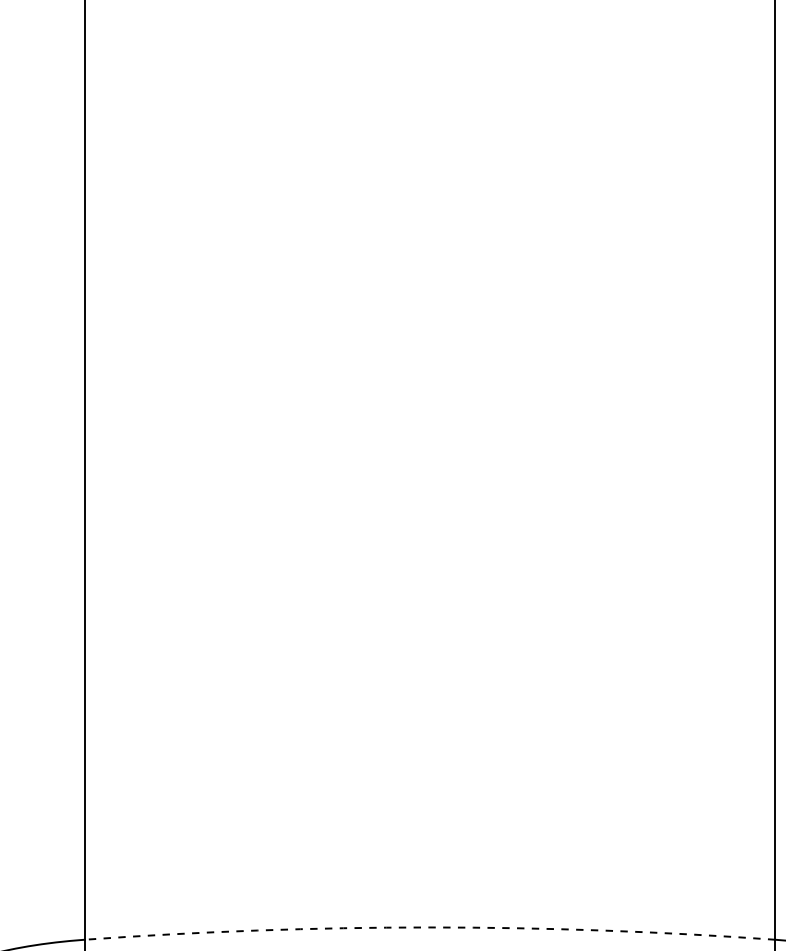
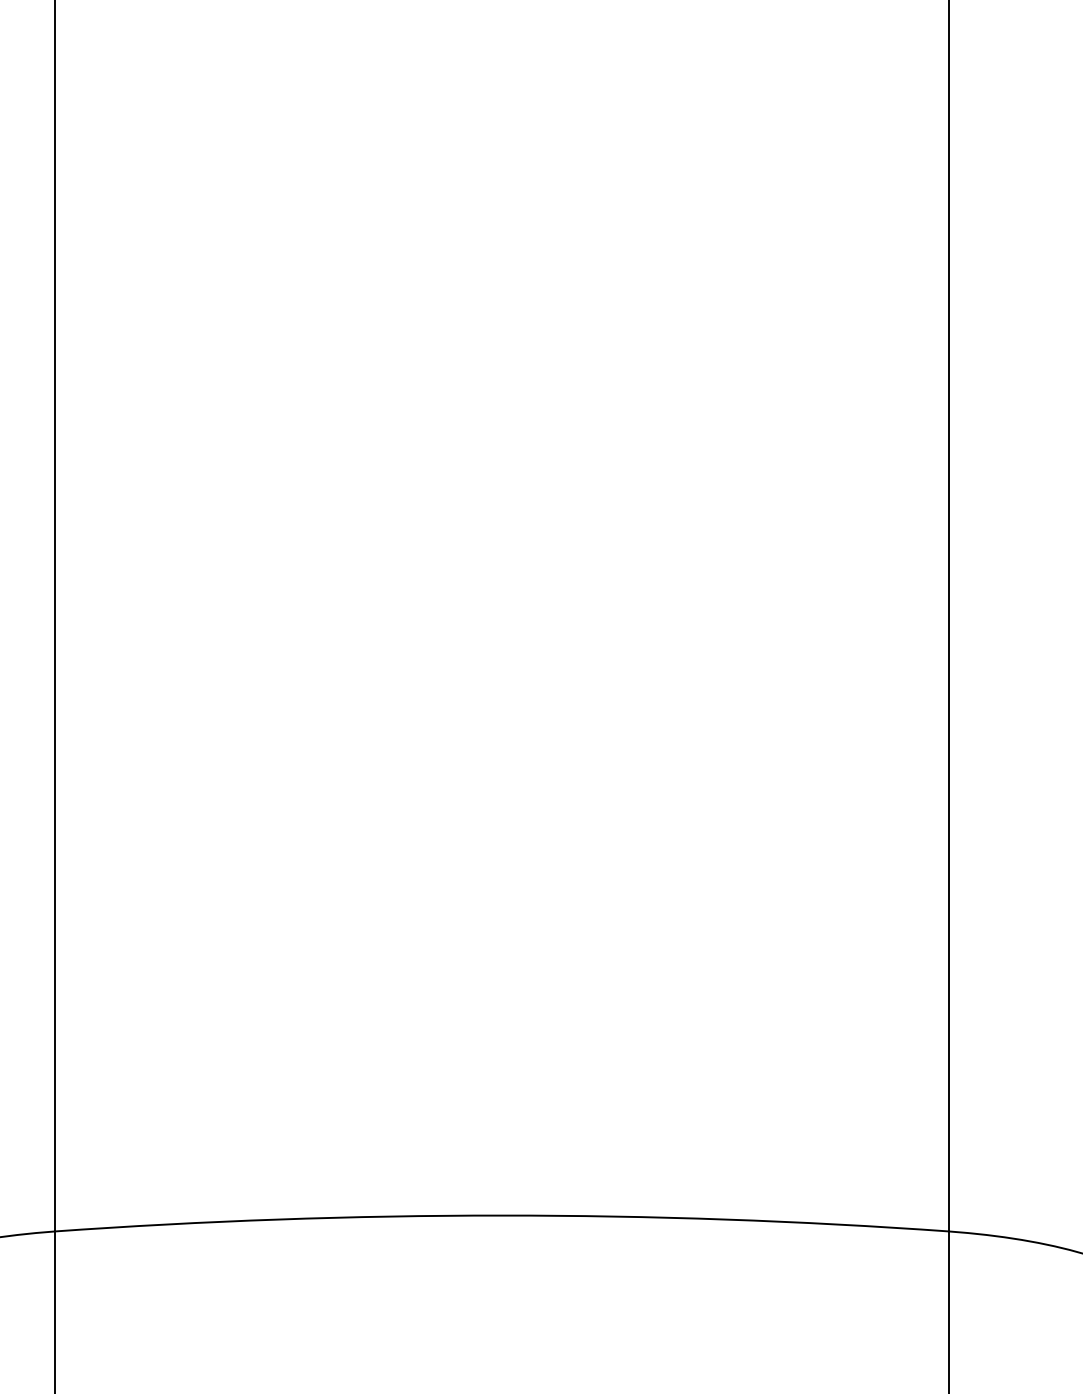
arc: (430, 927) -> (502, 1215), dashed -> solid

